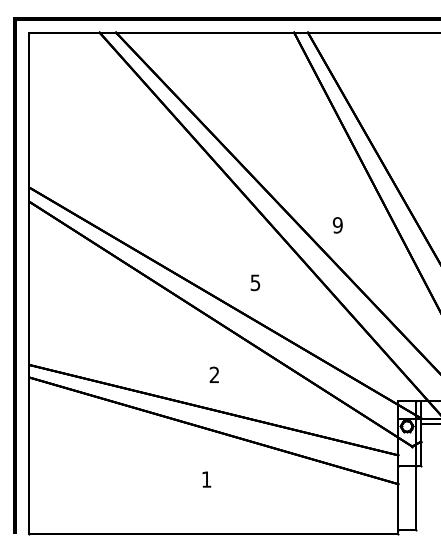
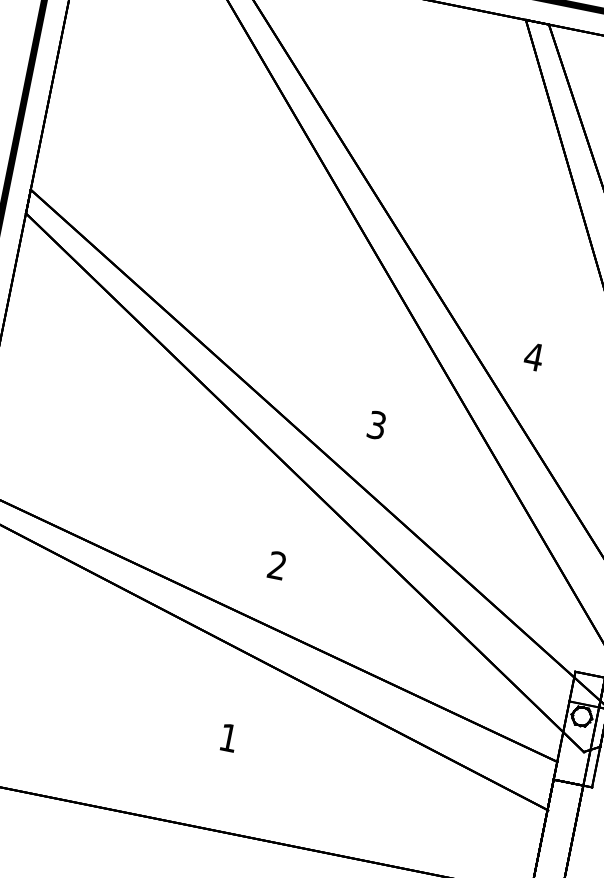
text: (337, 225) -> (533, 357), 9 -> 4
text: (255, 282) -> (376, 424), 5 -> 3

